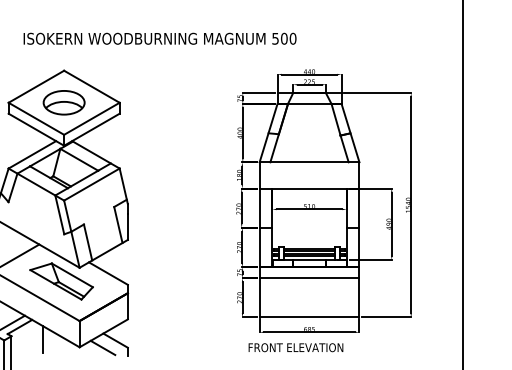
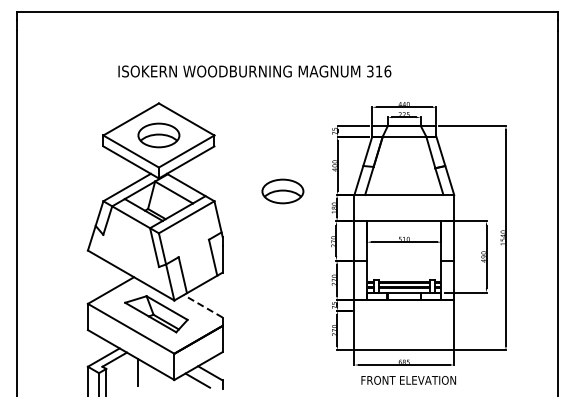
text: (284, 38) -> (379, 71), 500 -> 316
part: (187, 158) -> (282, 191), added
line: (107, 273) -> (202, 306), solid -> dashed
line: (309, 277) -> (404, 310), removed
text: (295, 347) -> (408, 380), moved

